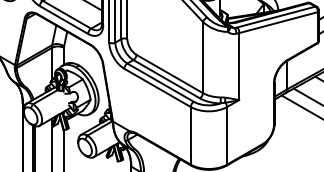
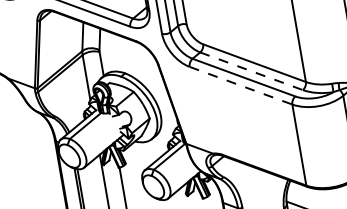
line: (167, 79) -> (252, 71), solid -> dashed
line: (158, 88) -> (242, 86), solid -> dashed

